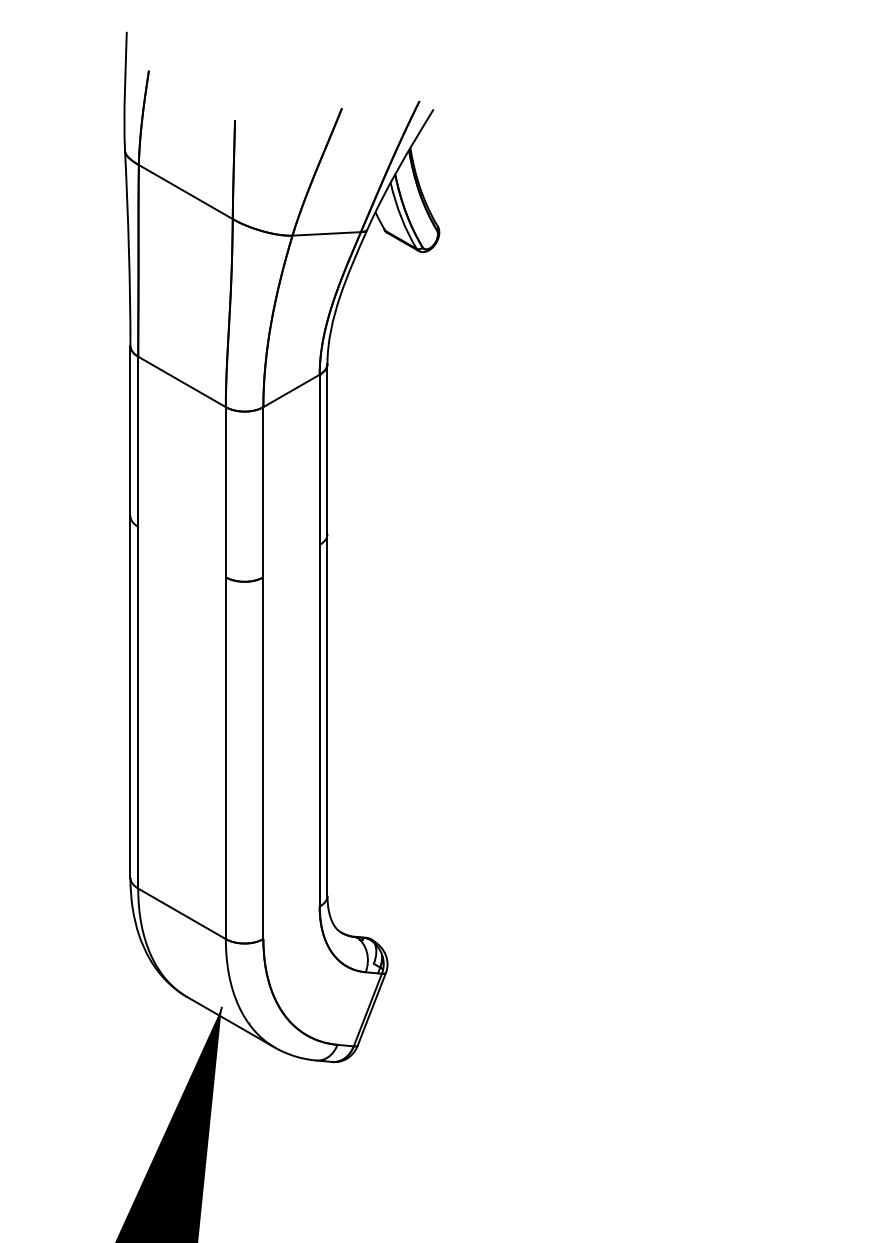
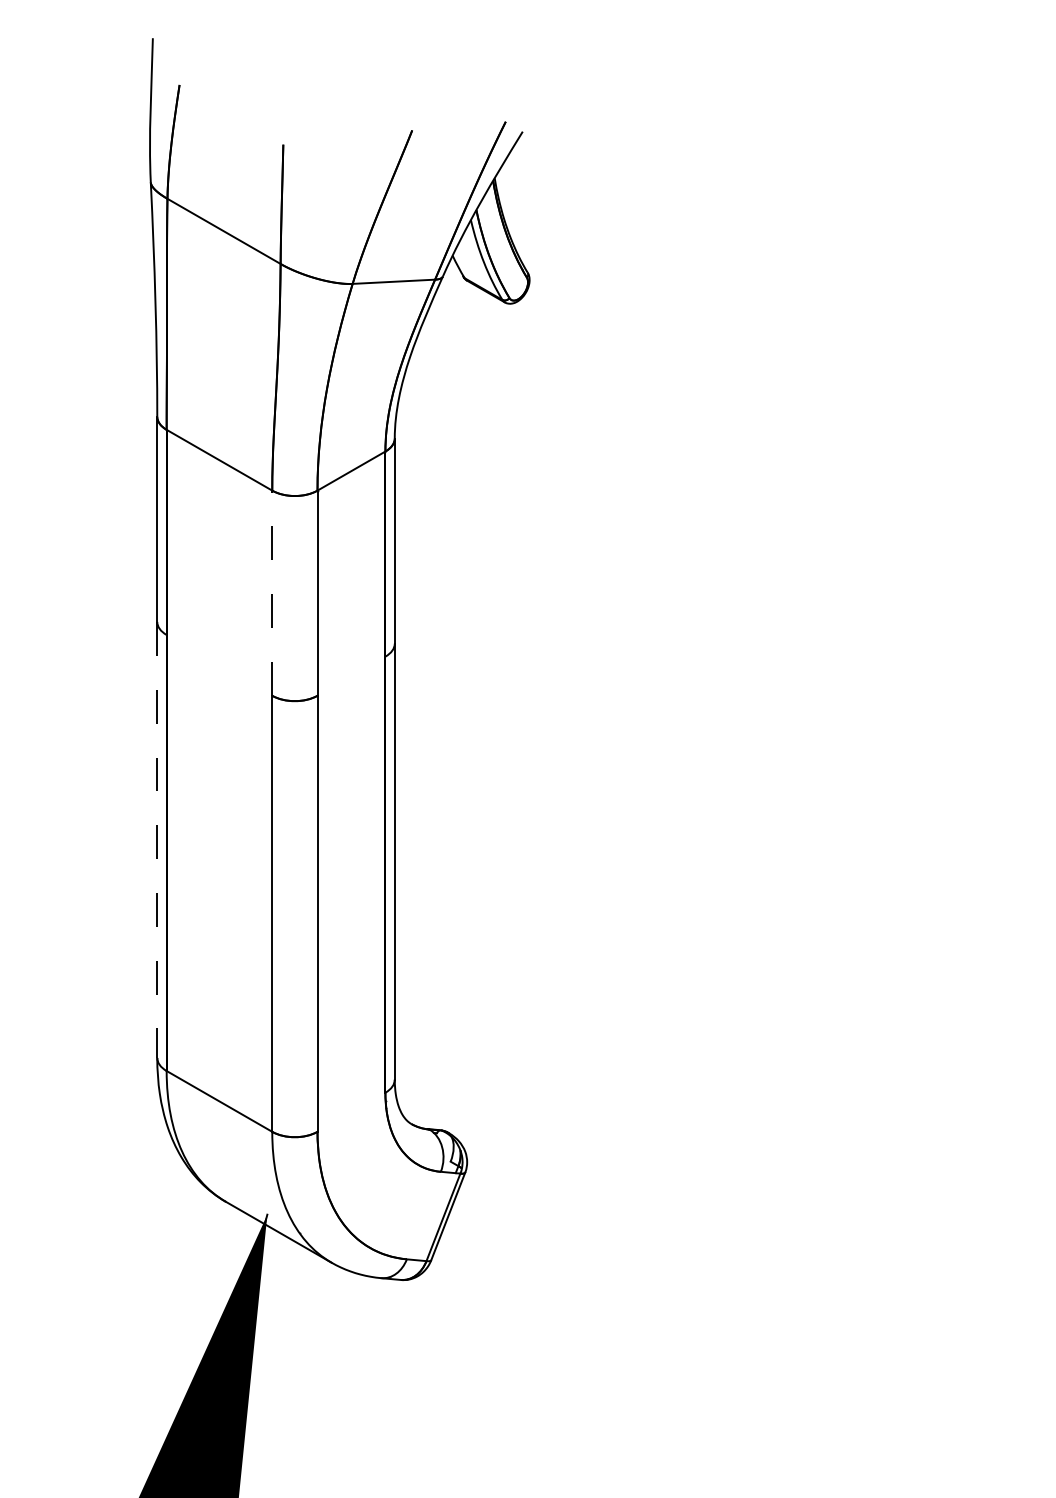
line: (226, 492) -> (272, 593), solid -> dashed
line: (130, 697) -> (157, 840), solid -> dashed

